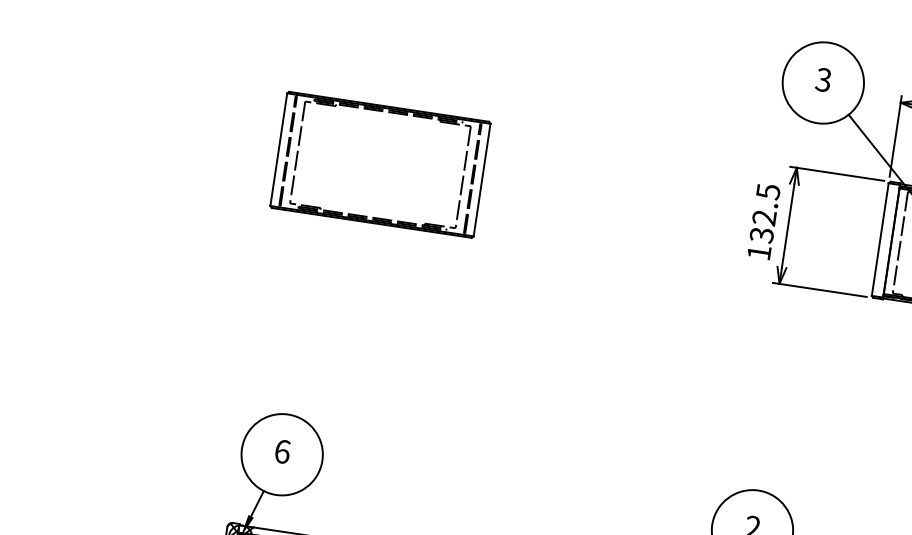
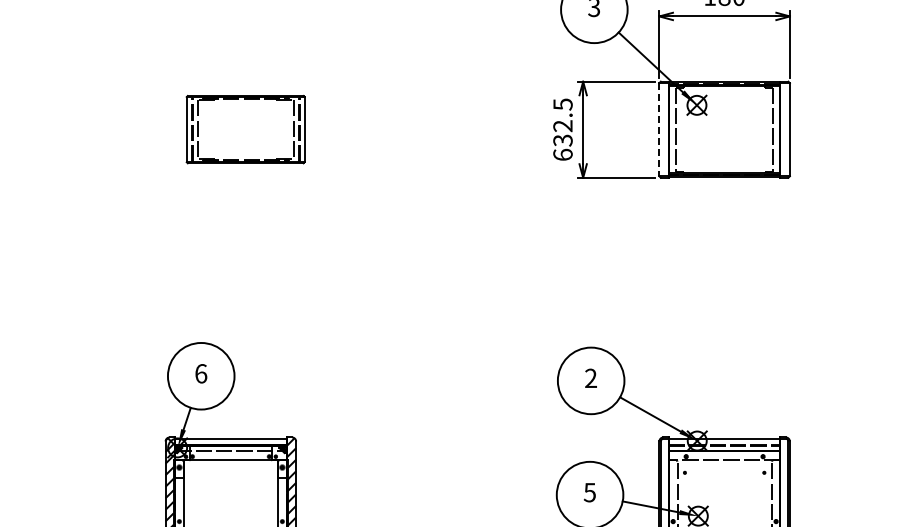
part: (380, 164) -> (245, 129), size x0.7
line: (880, 239) -> (659, 129), solid -> dashed
text: (758, 252) -> (562, 154), 132.5 -> 632.5

